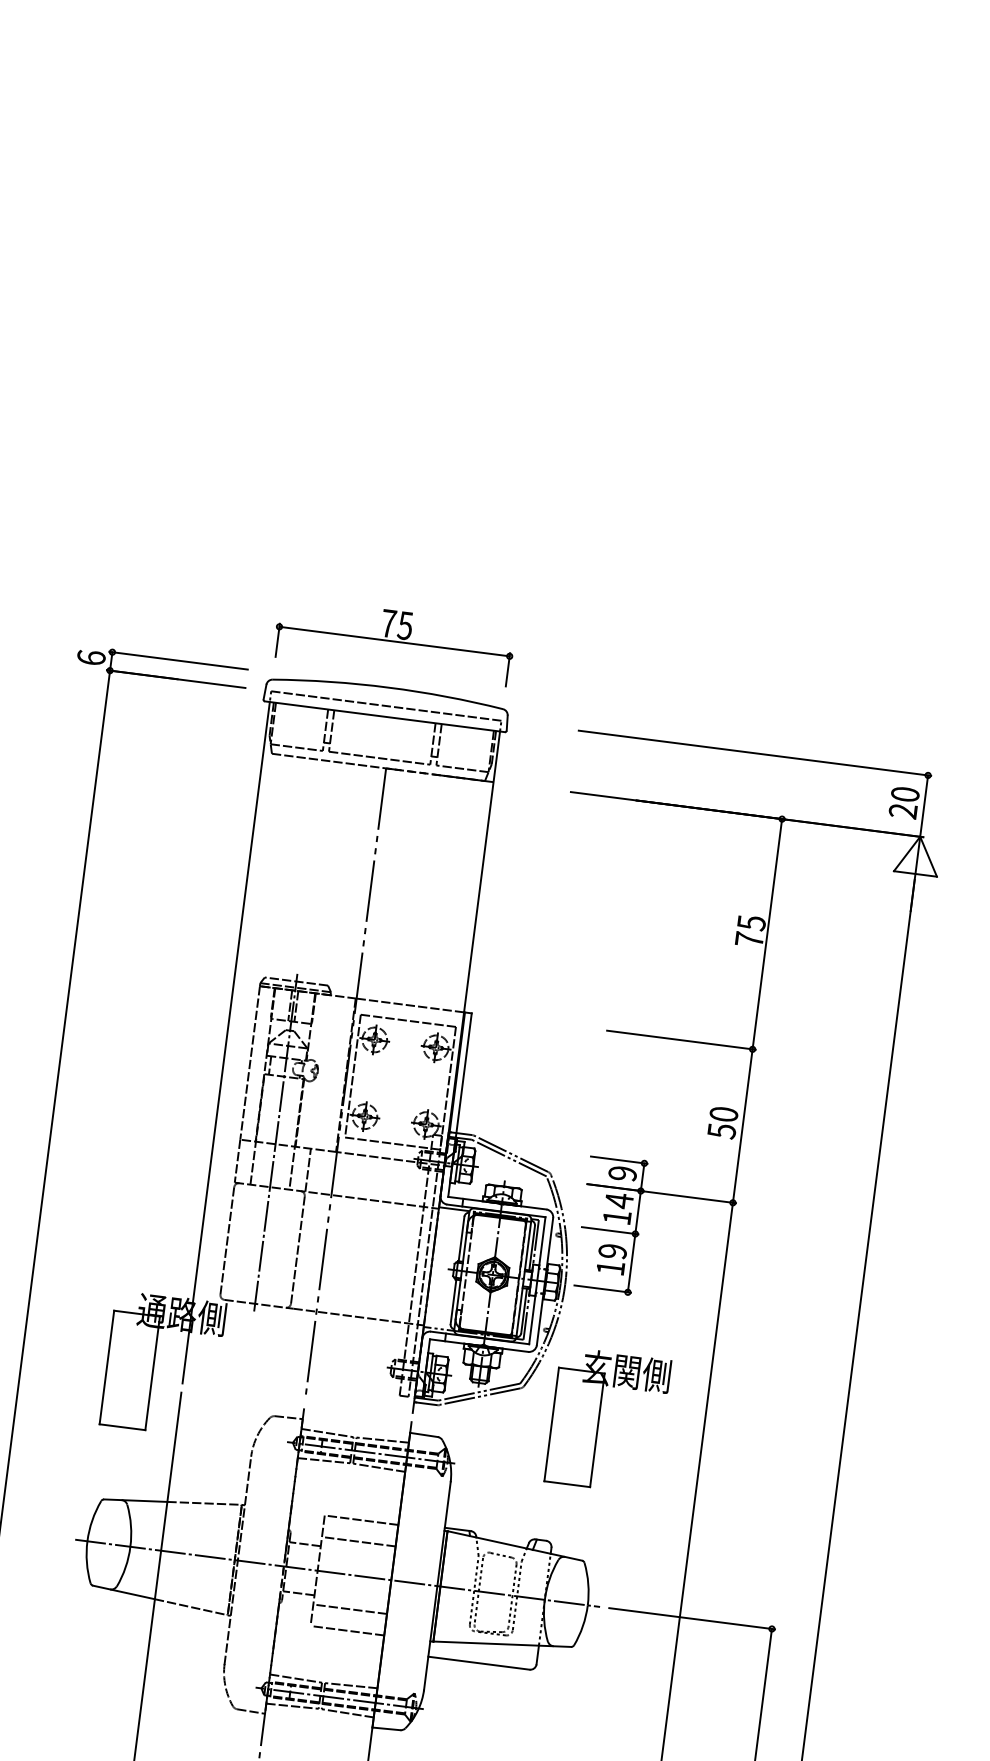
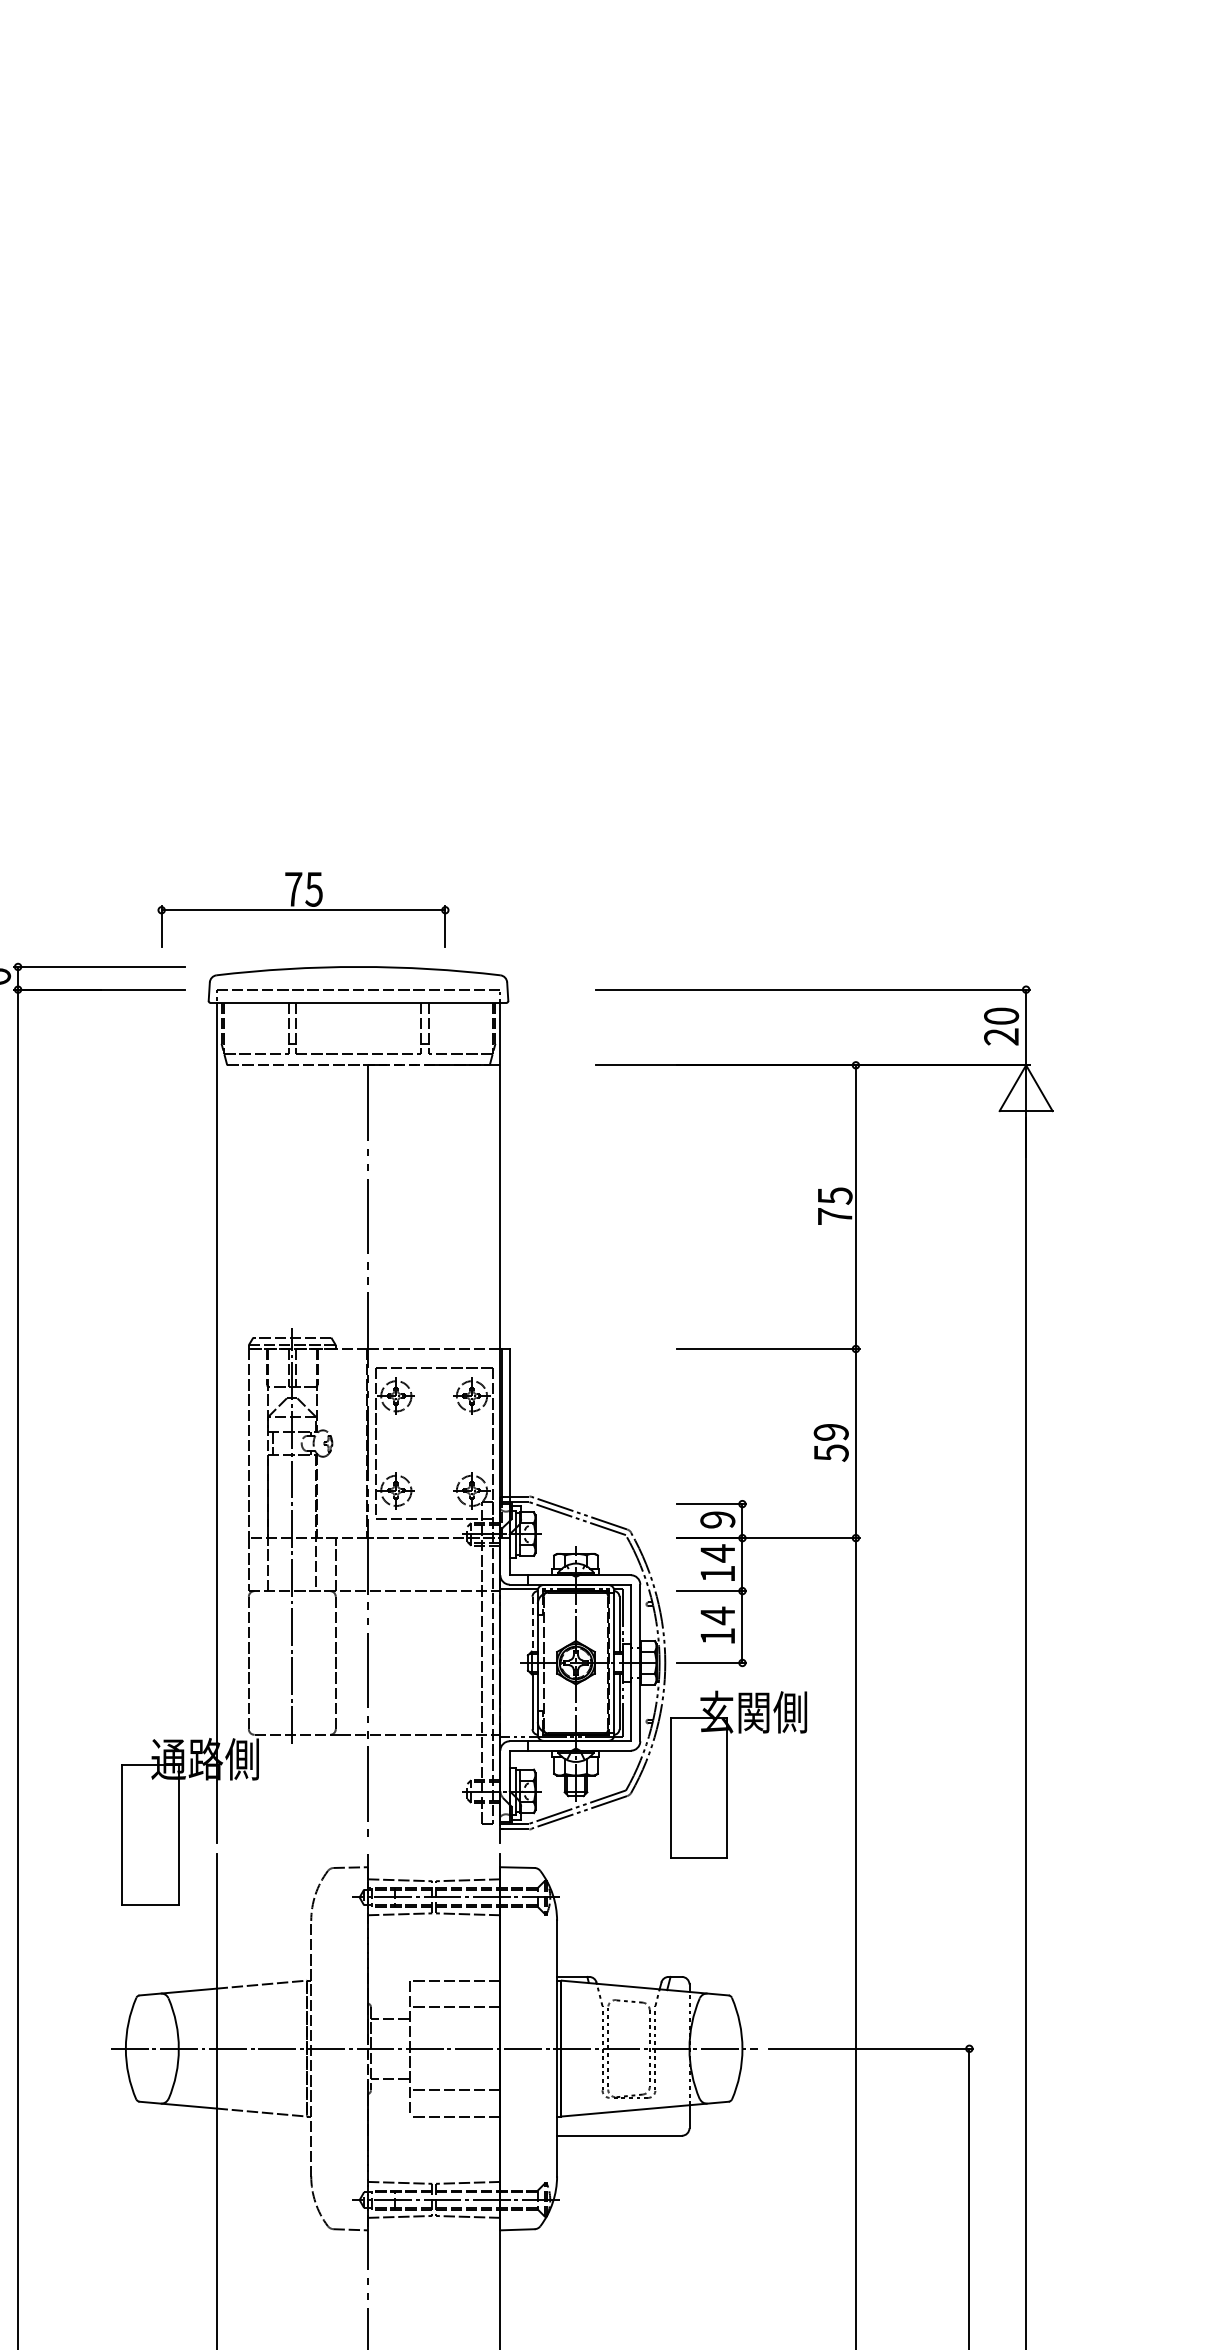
part: (394, 640) -> (303, 909), moved
text: (723, 1113) -> (830, 1431), 50 -> 59
line: (461, 1239) -> (532, 1624), solid -> dashed
text: (612, 1251) -> (717, 1615), 19 -> 14
part: (599, 1419) -> (727, 1774), moved

